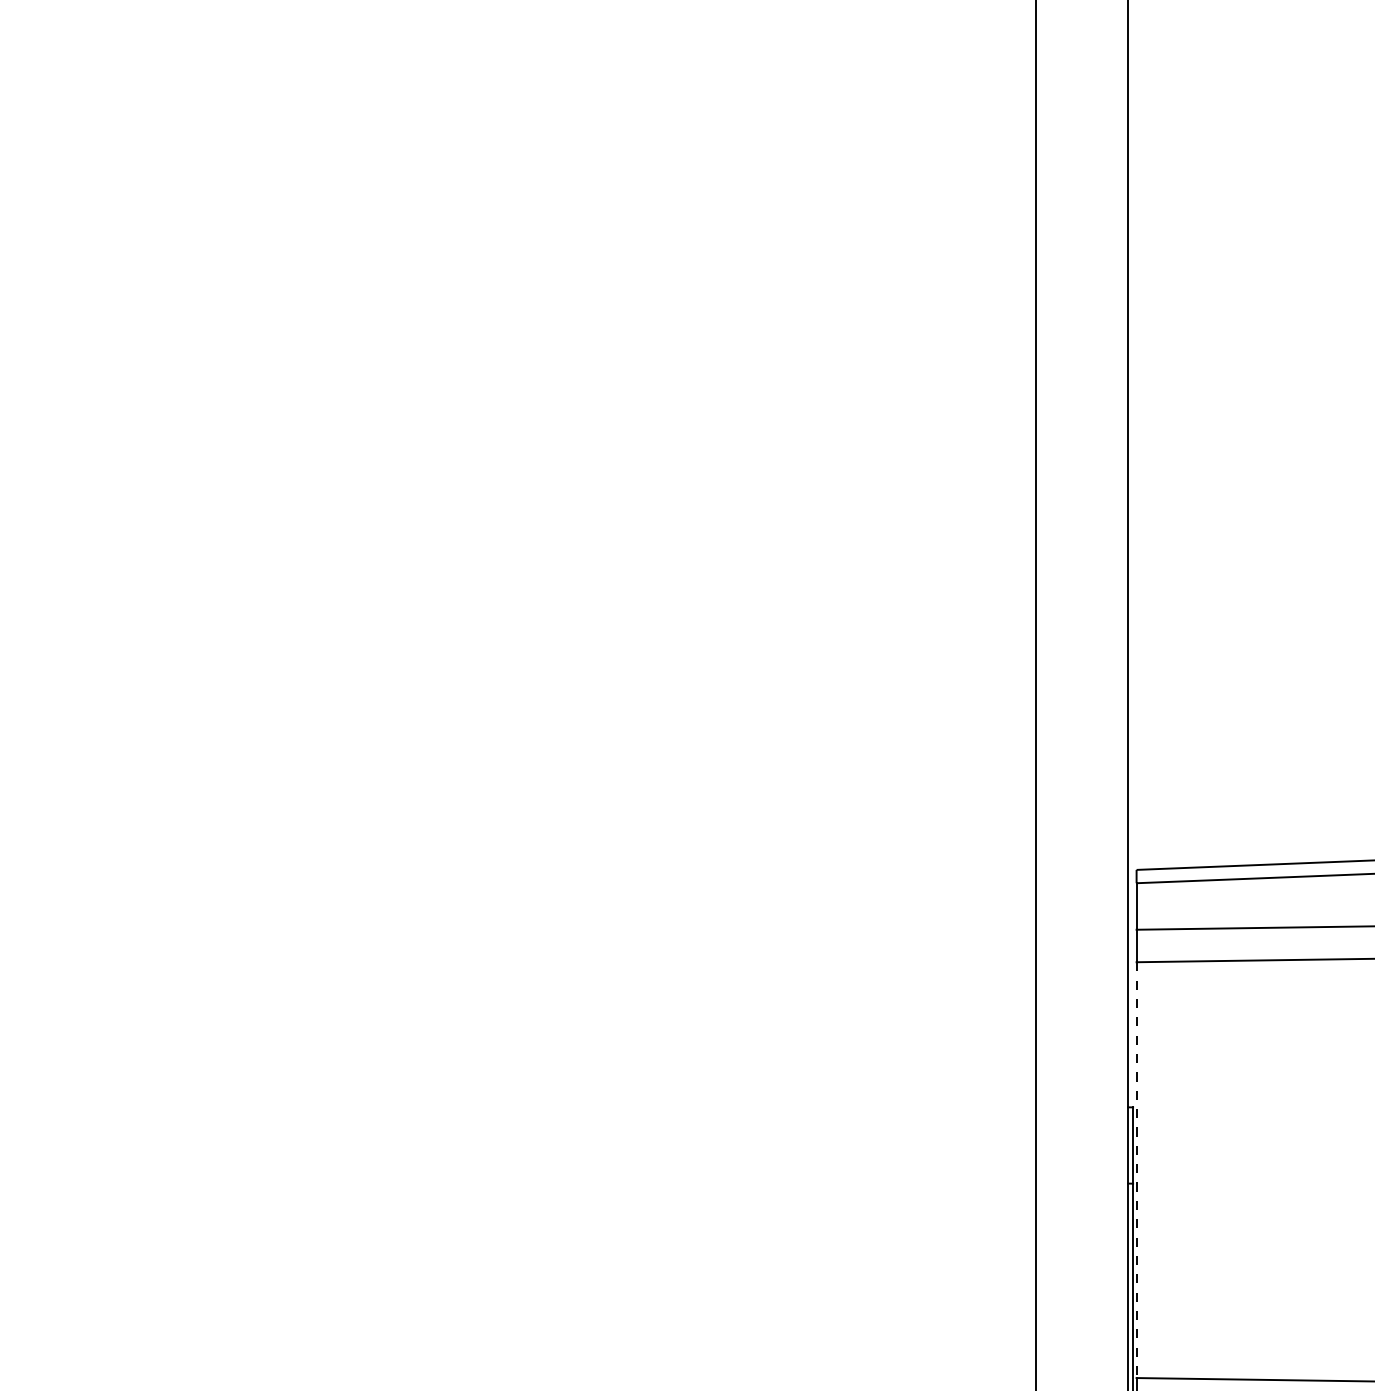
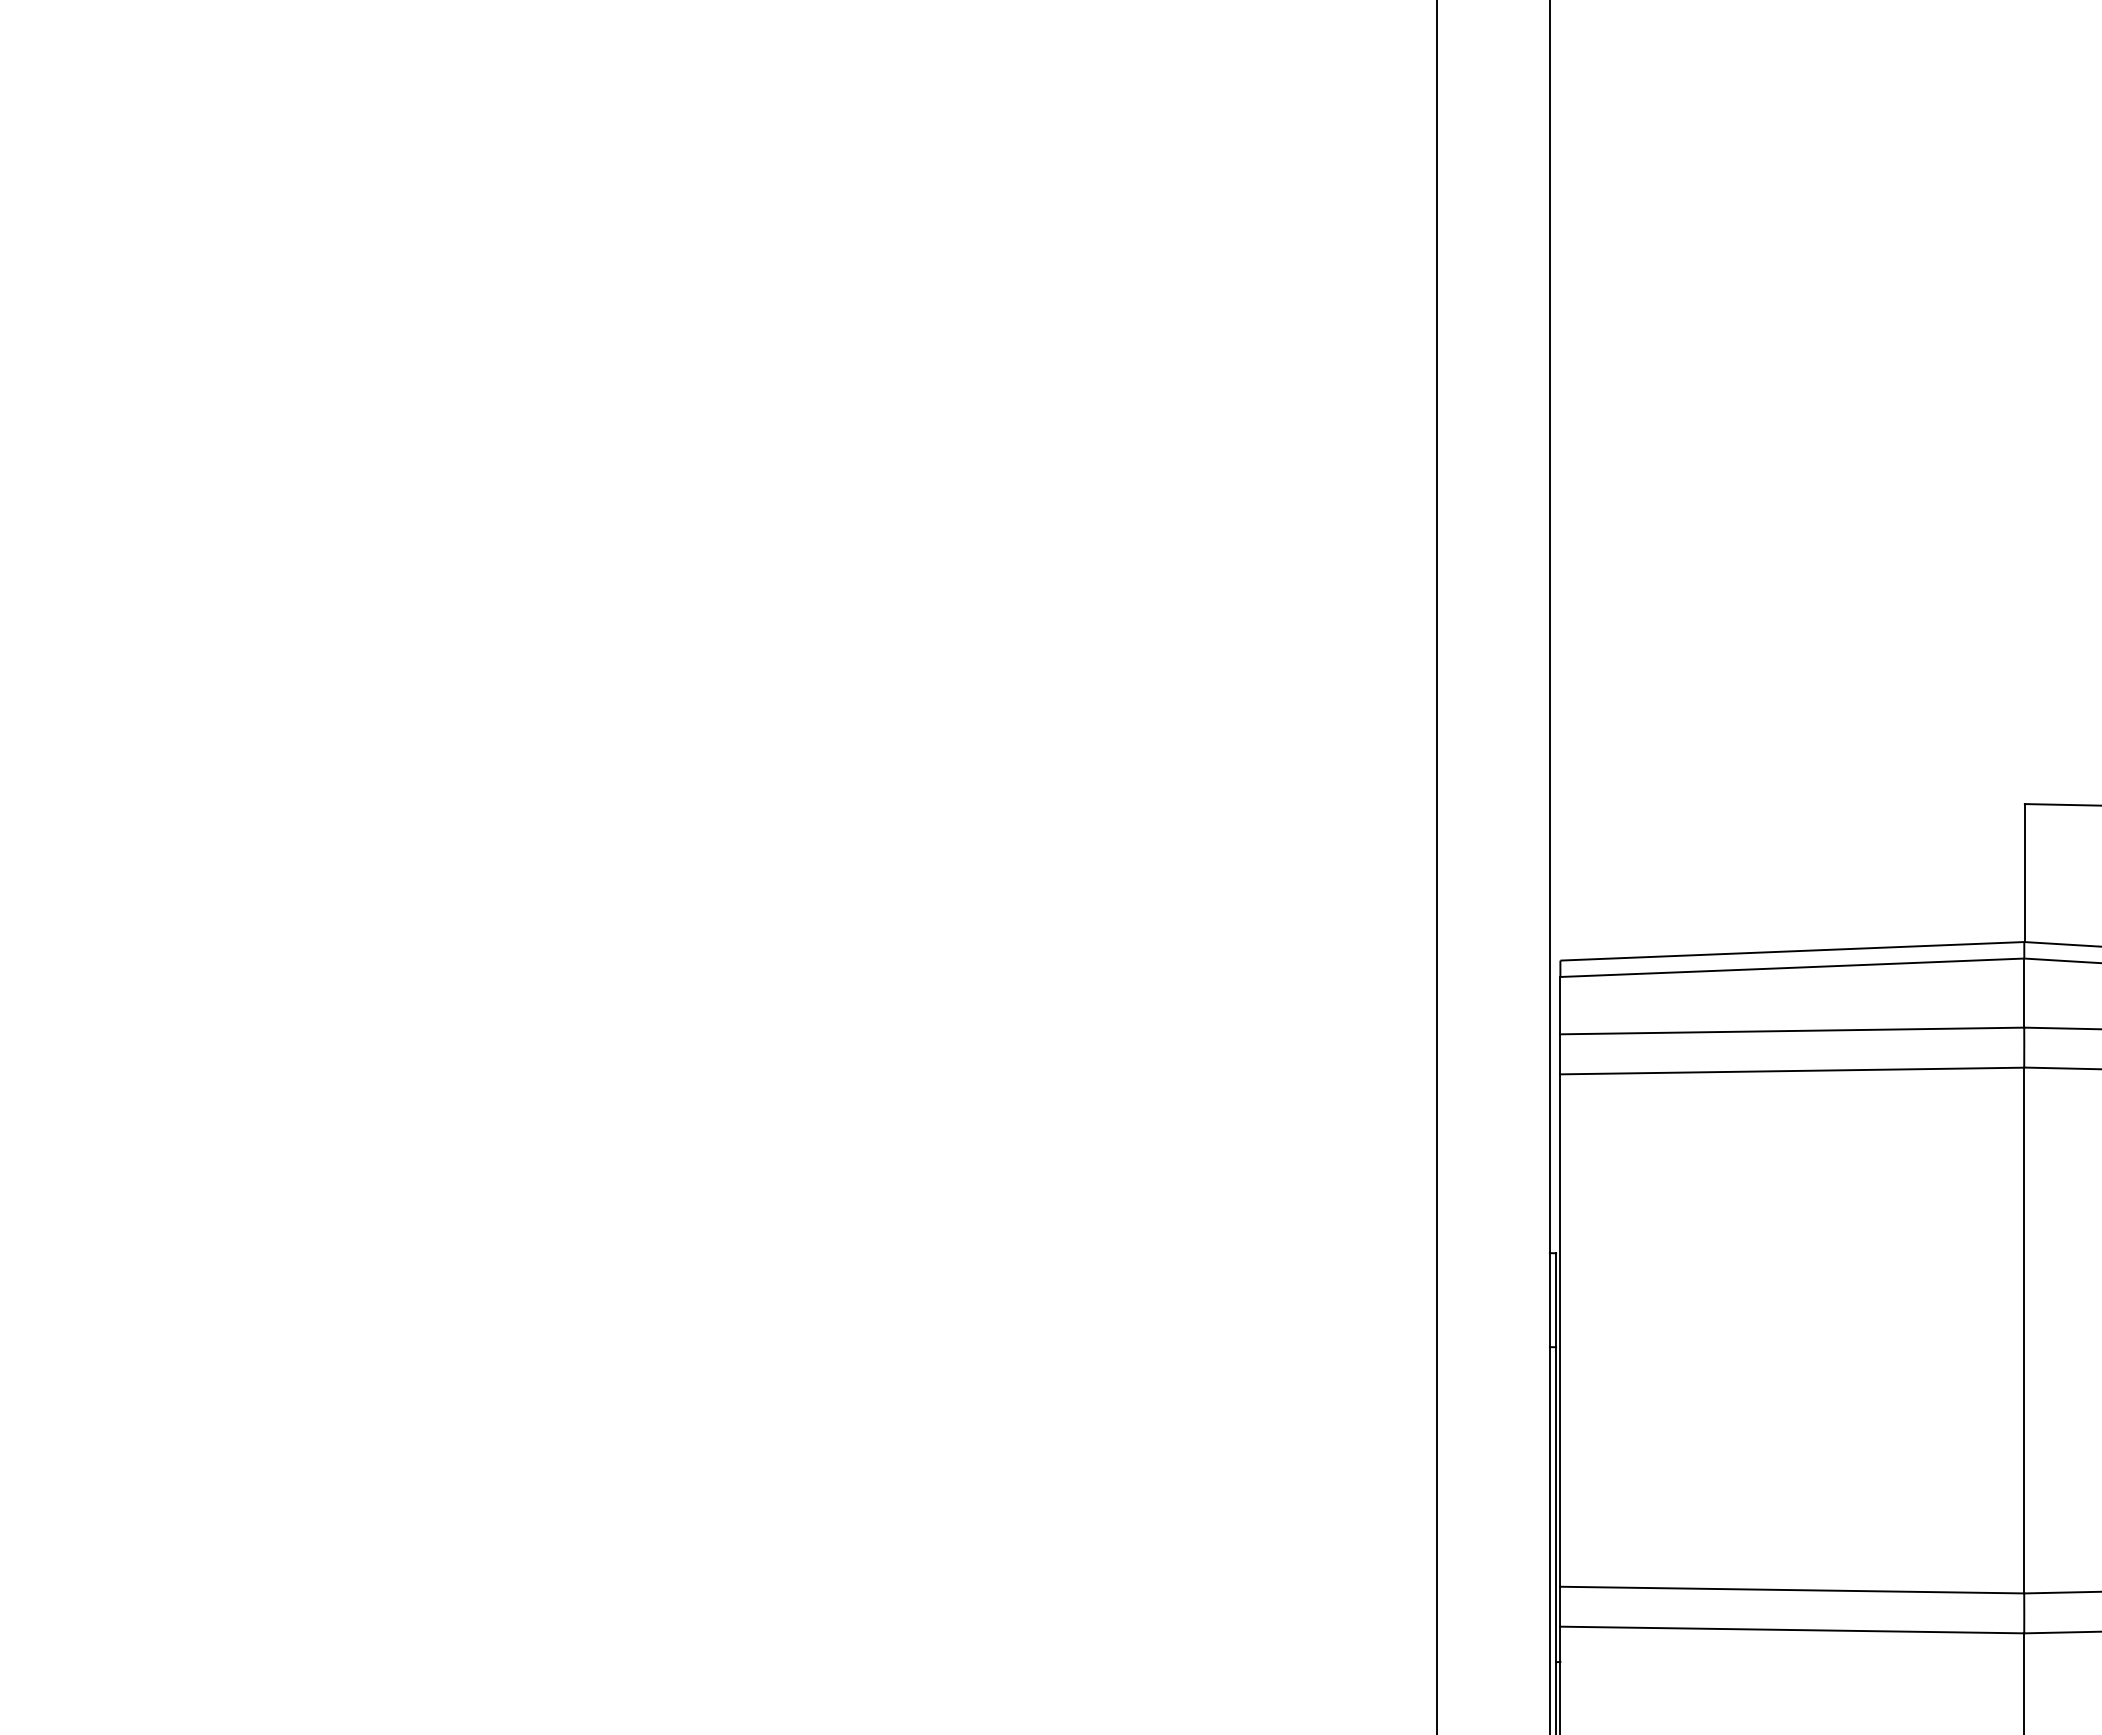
line: (1136, 1170) -> (1560, 1331), dashed -> solid

